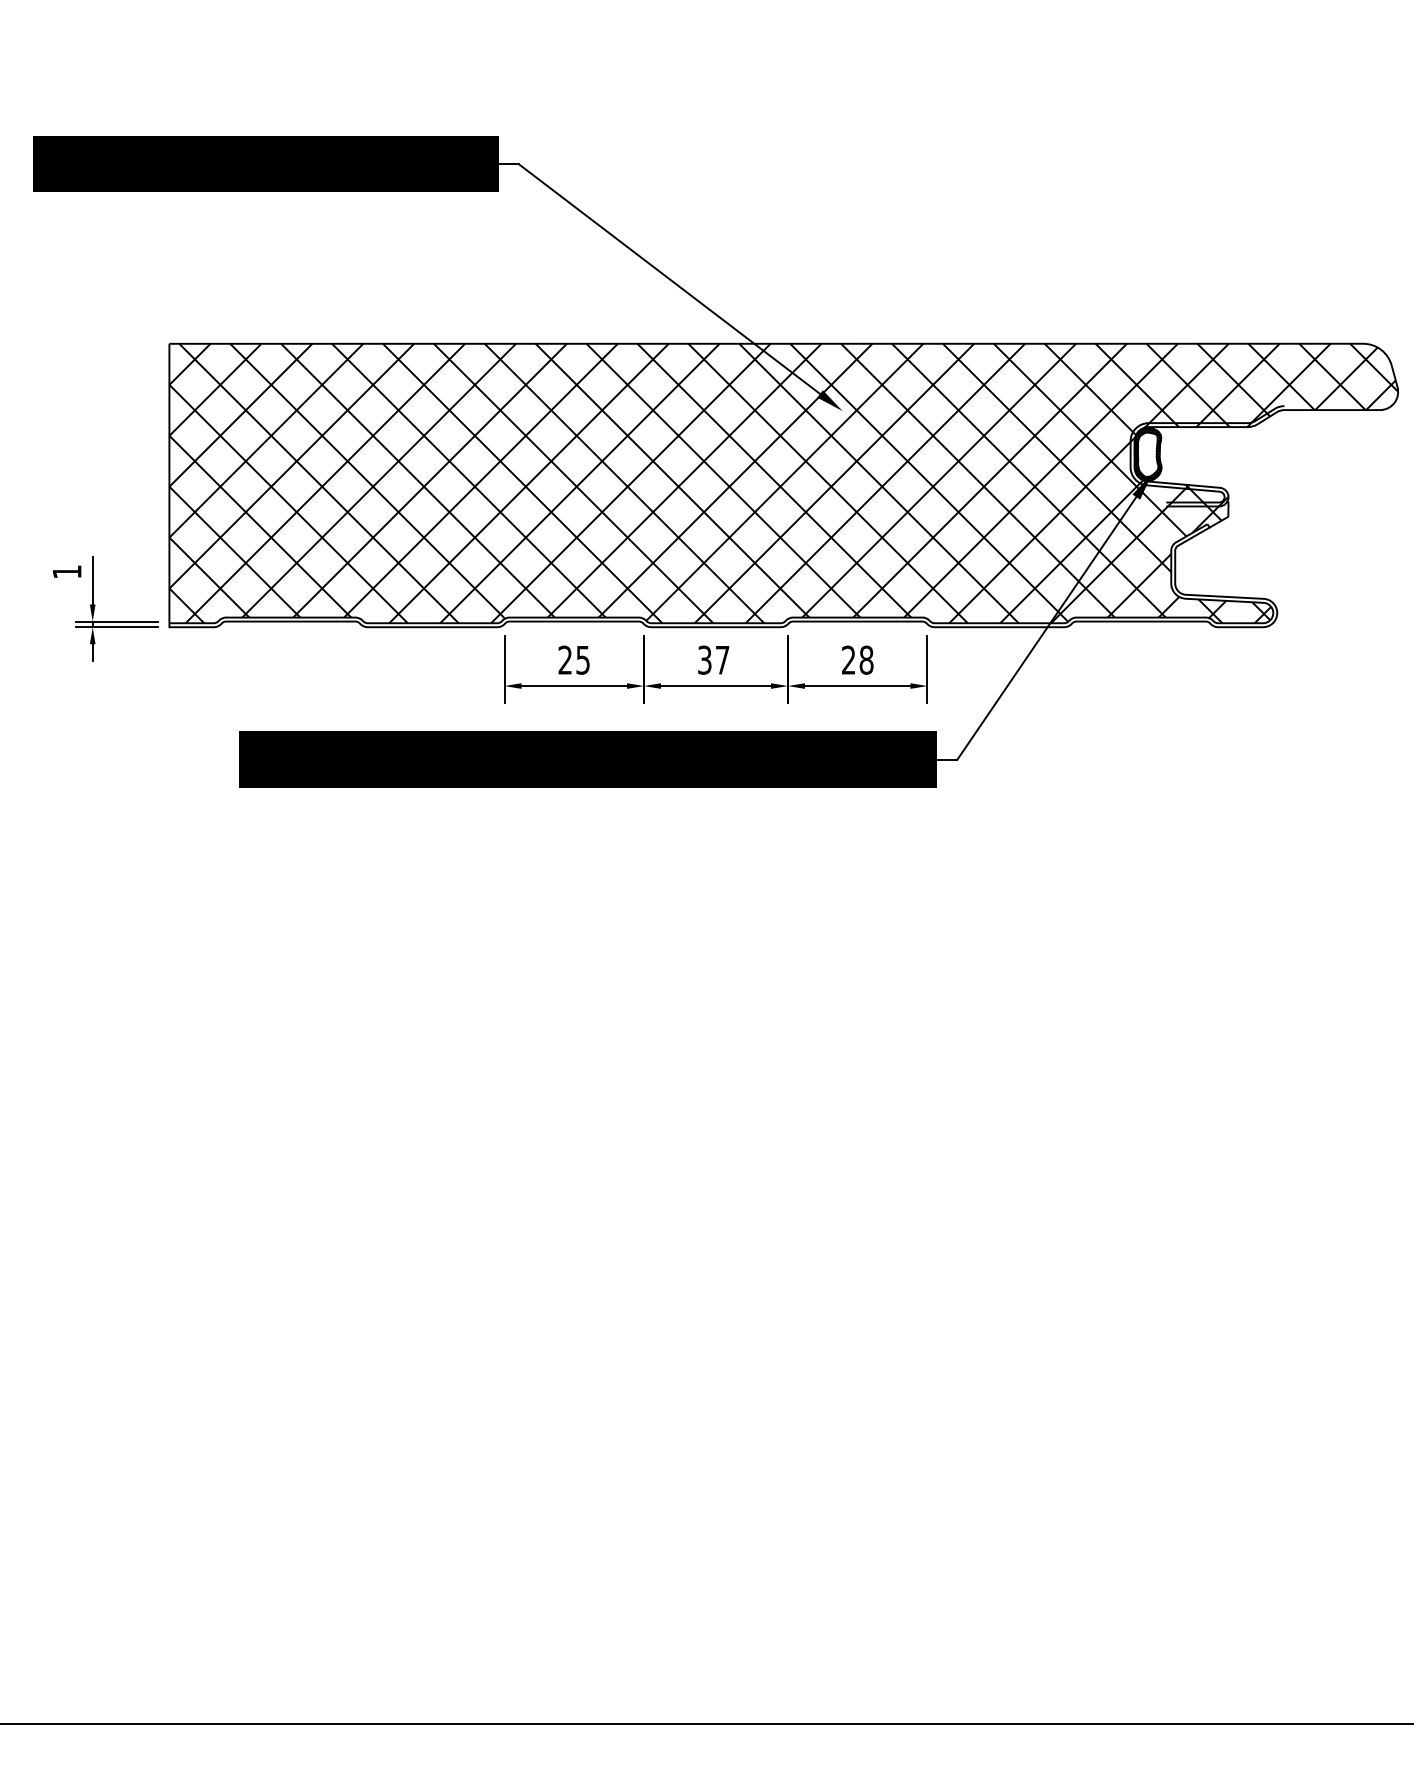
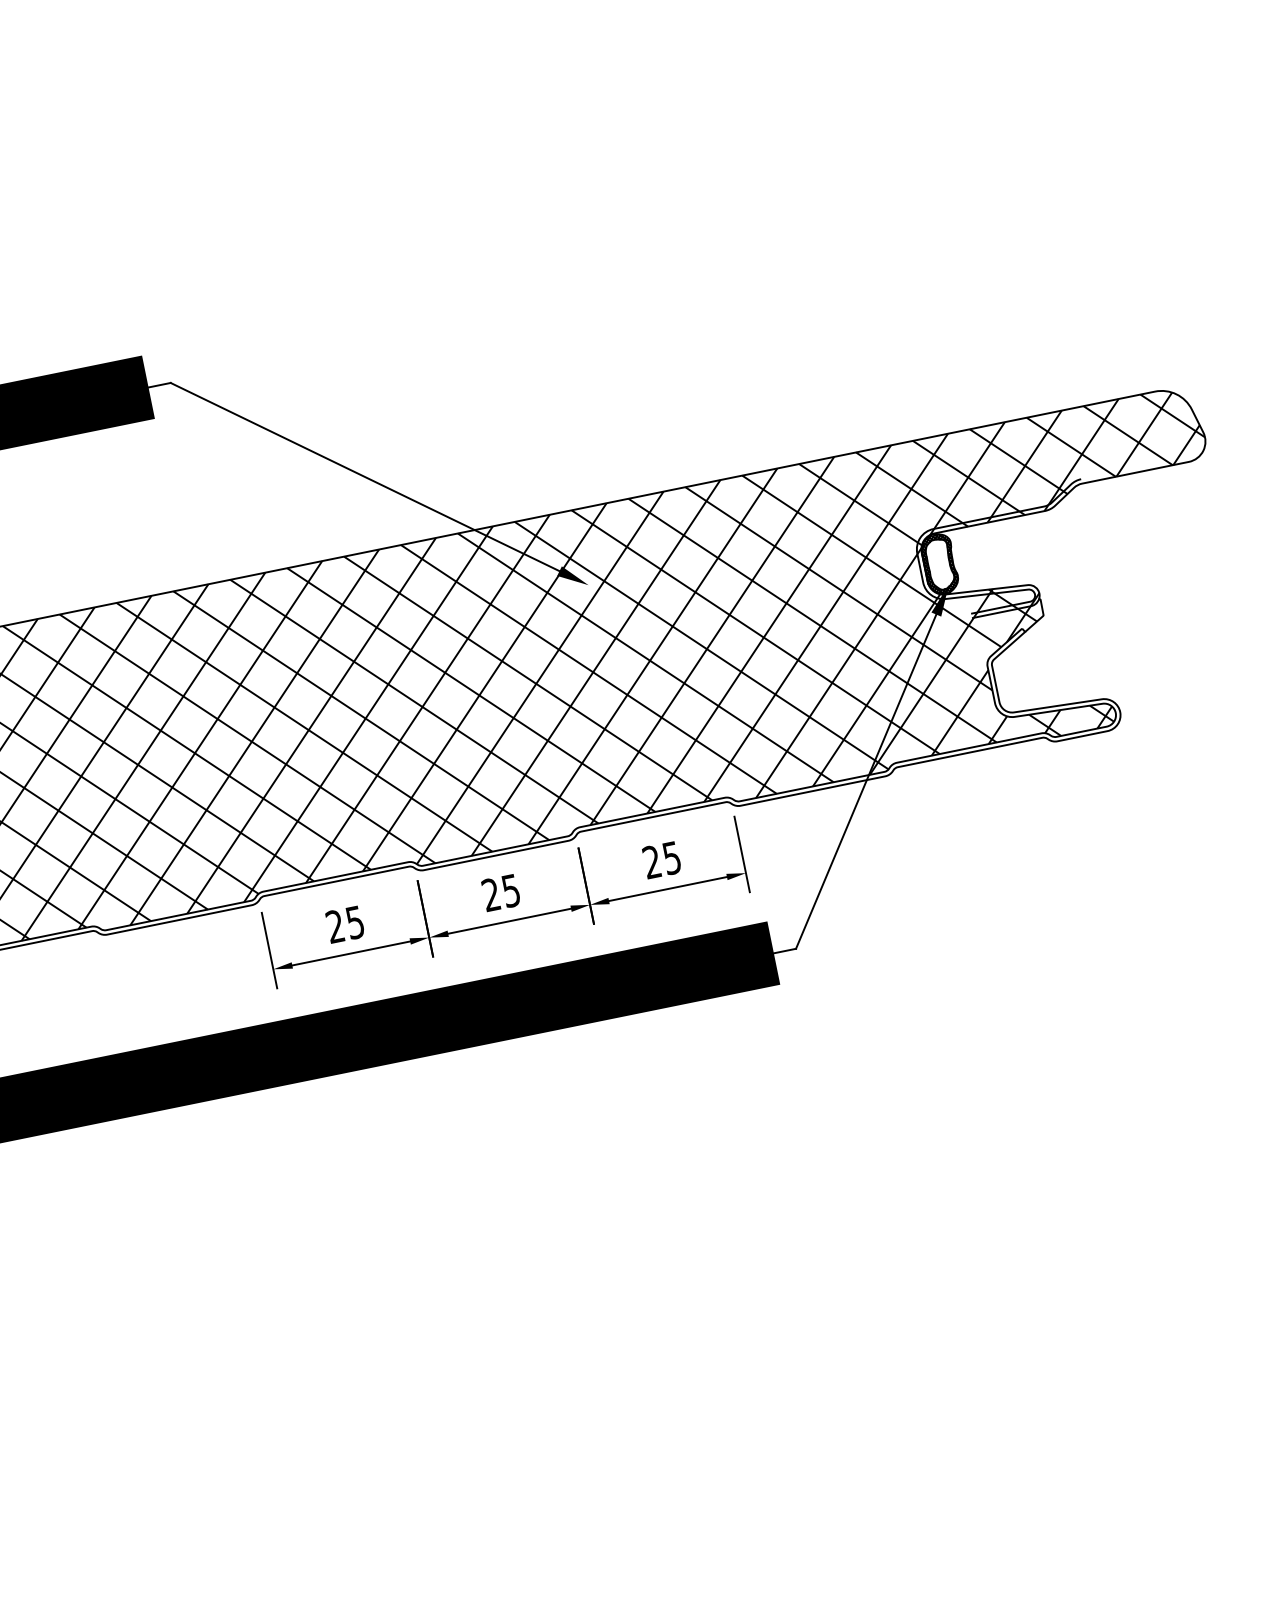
text: (866, 659) -> (671, 857), 28 -> 25
text: (713, 660) -> (501, 893), 37 -> 25

